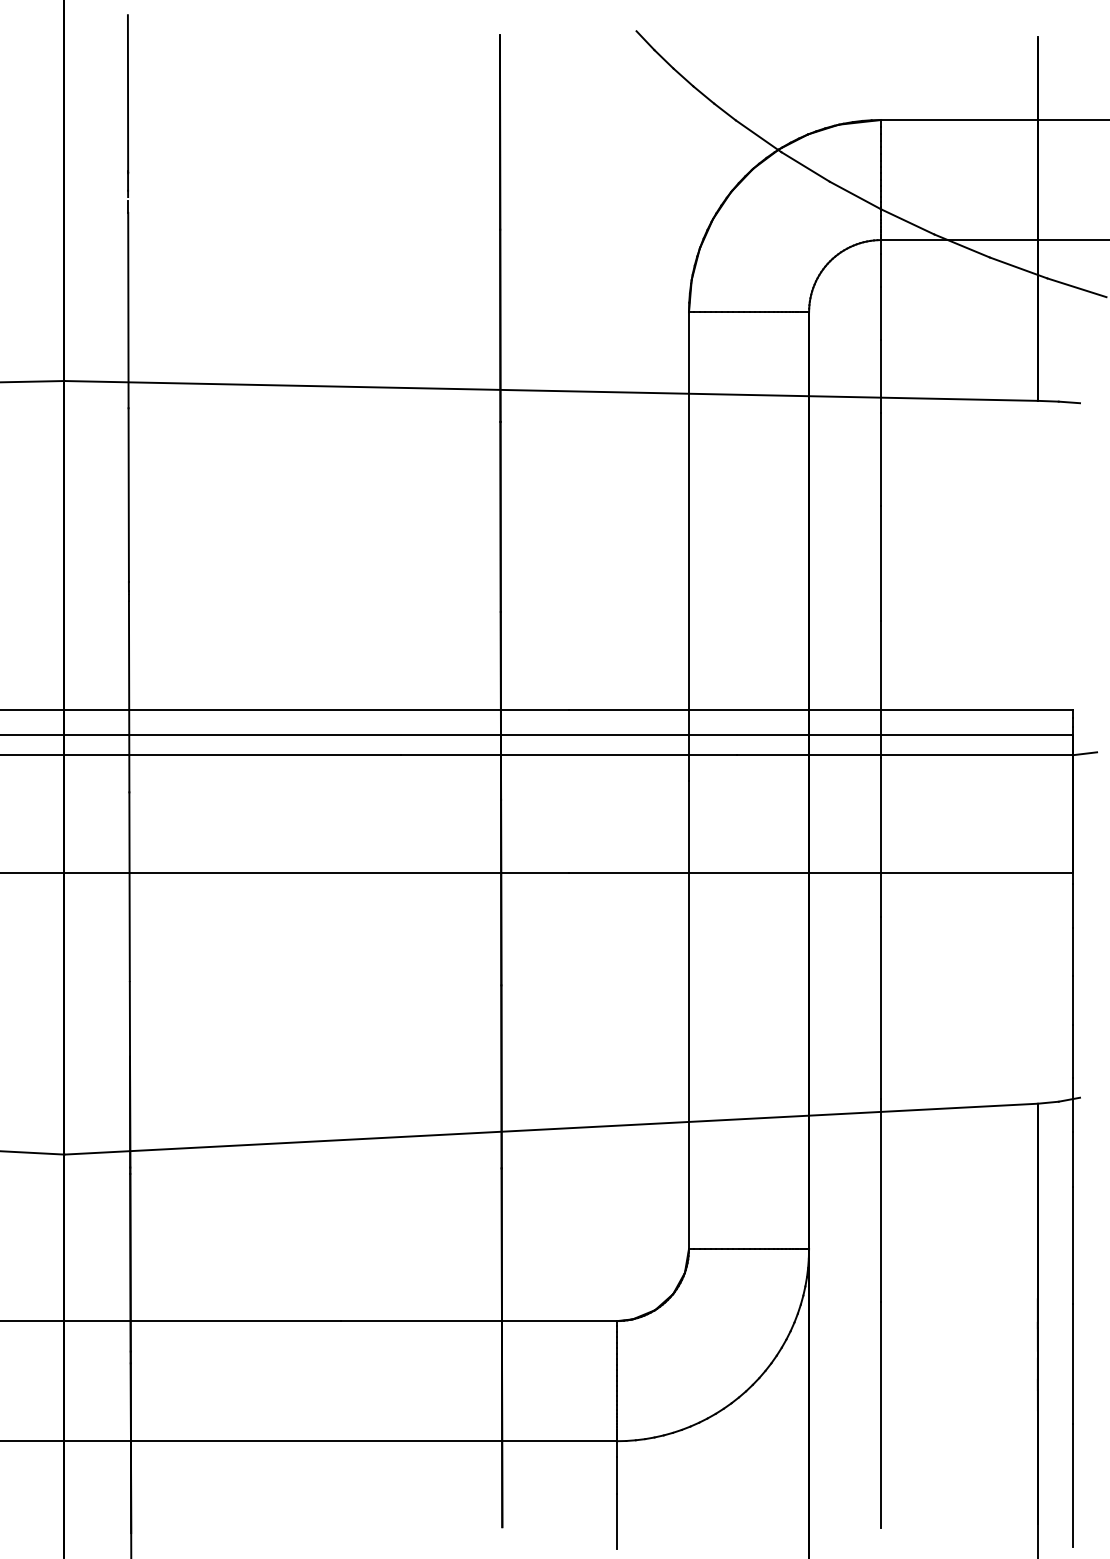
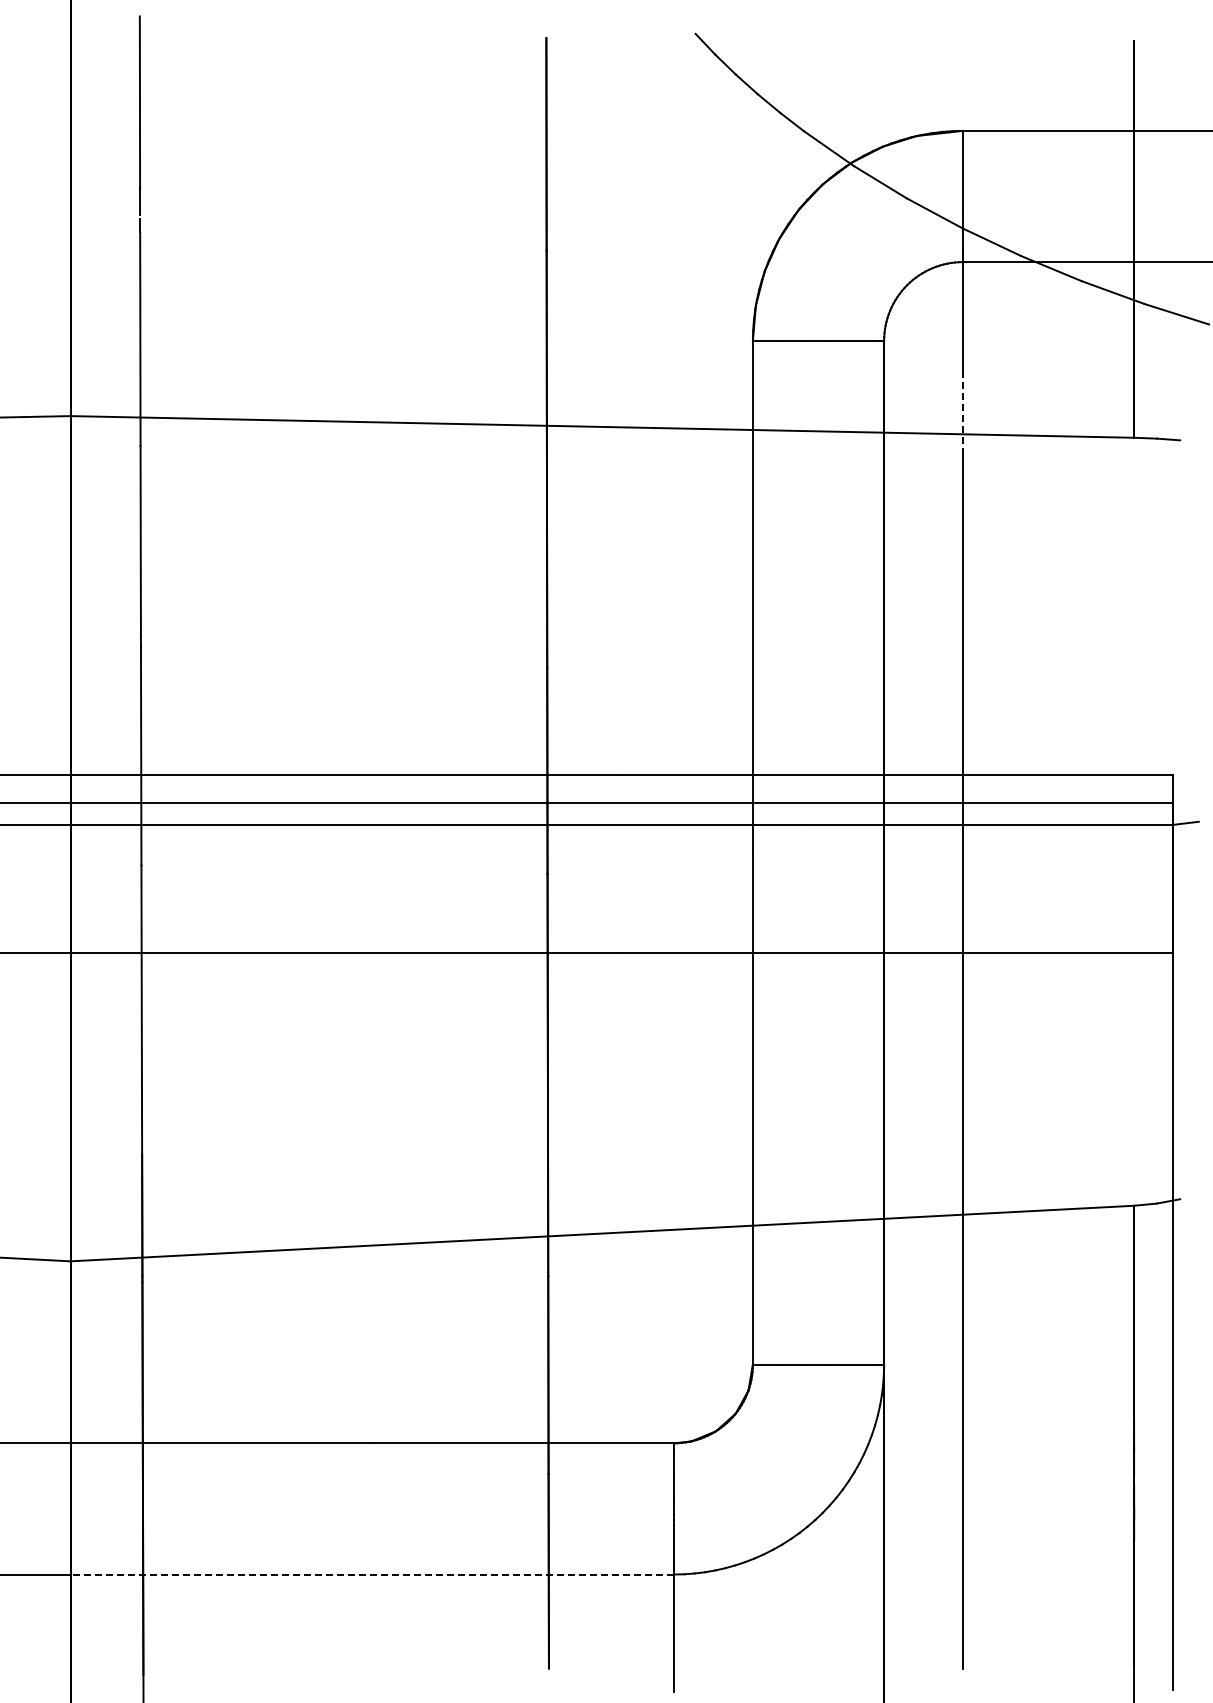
line: (880, 375) -> (962, 410), solid -> dashed
line: (340, 1441) -> (372, 1574), solid -> dashed

